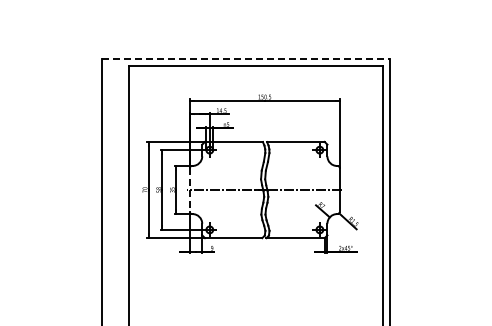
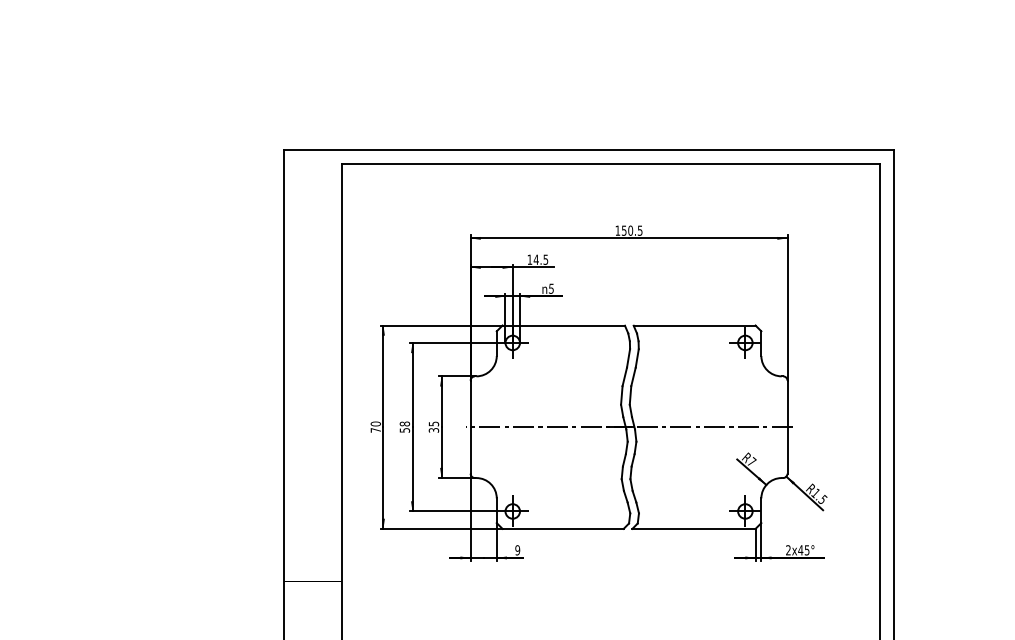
line: (246, 58) -> (590, 149), dashed -> solid
line: (189, 190) -> (469, 428), dashed -> solid

